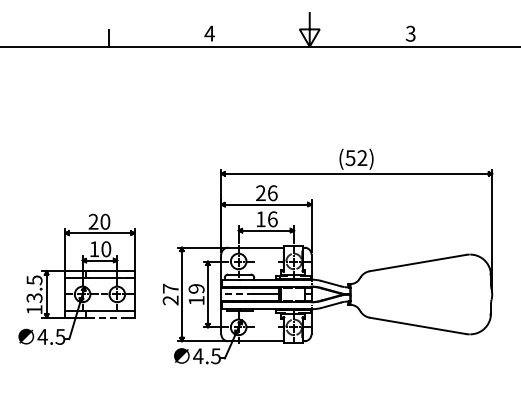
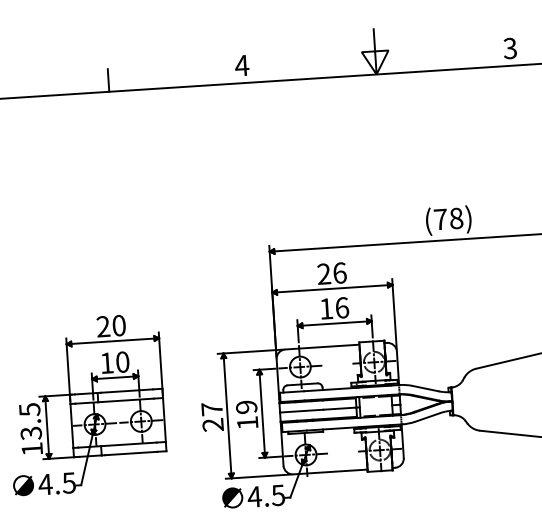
text: (356, 158) -> (448, 219), (52) -> (78)
line: (237, 294) -> (301, 411), dashed -> solid
line: (108, 317) -> (131, 452), dashed -> solid

